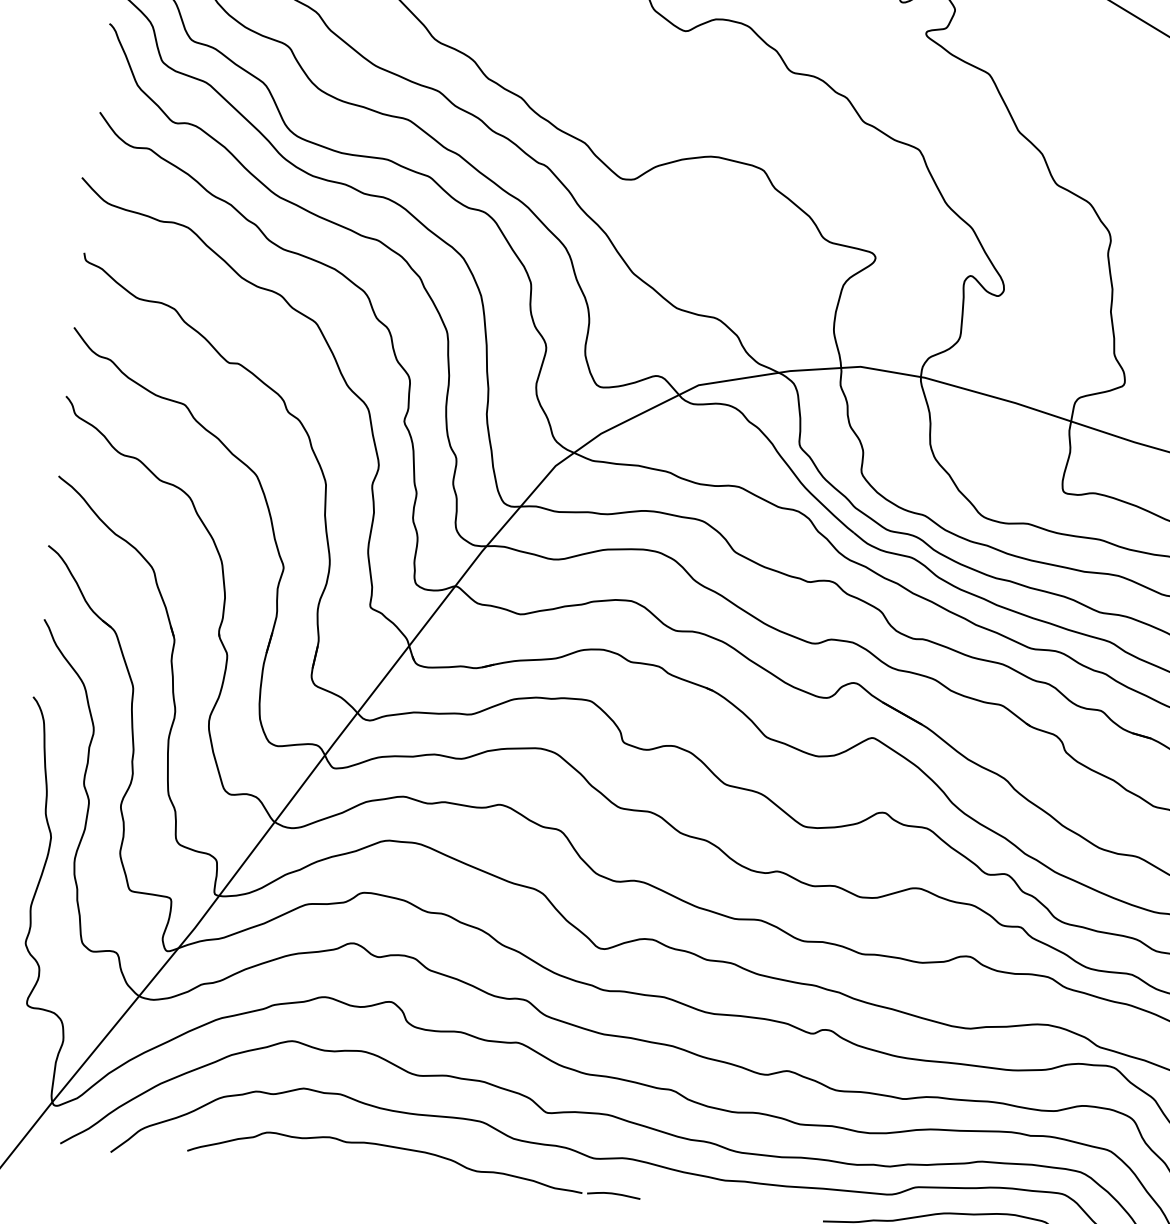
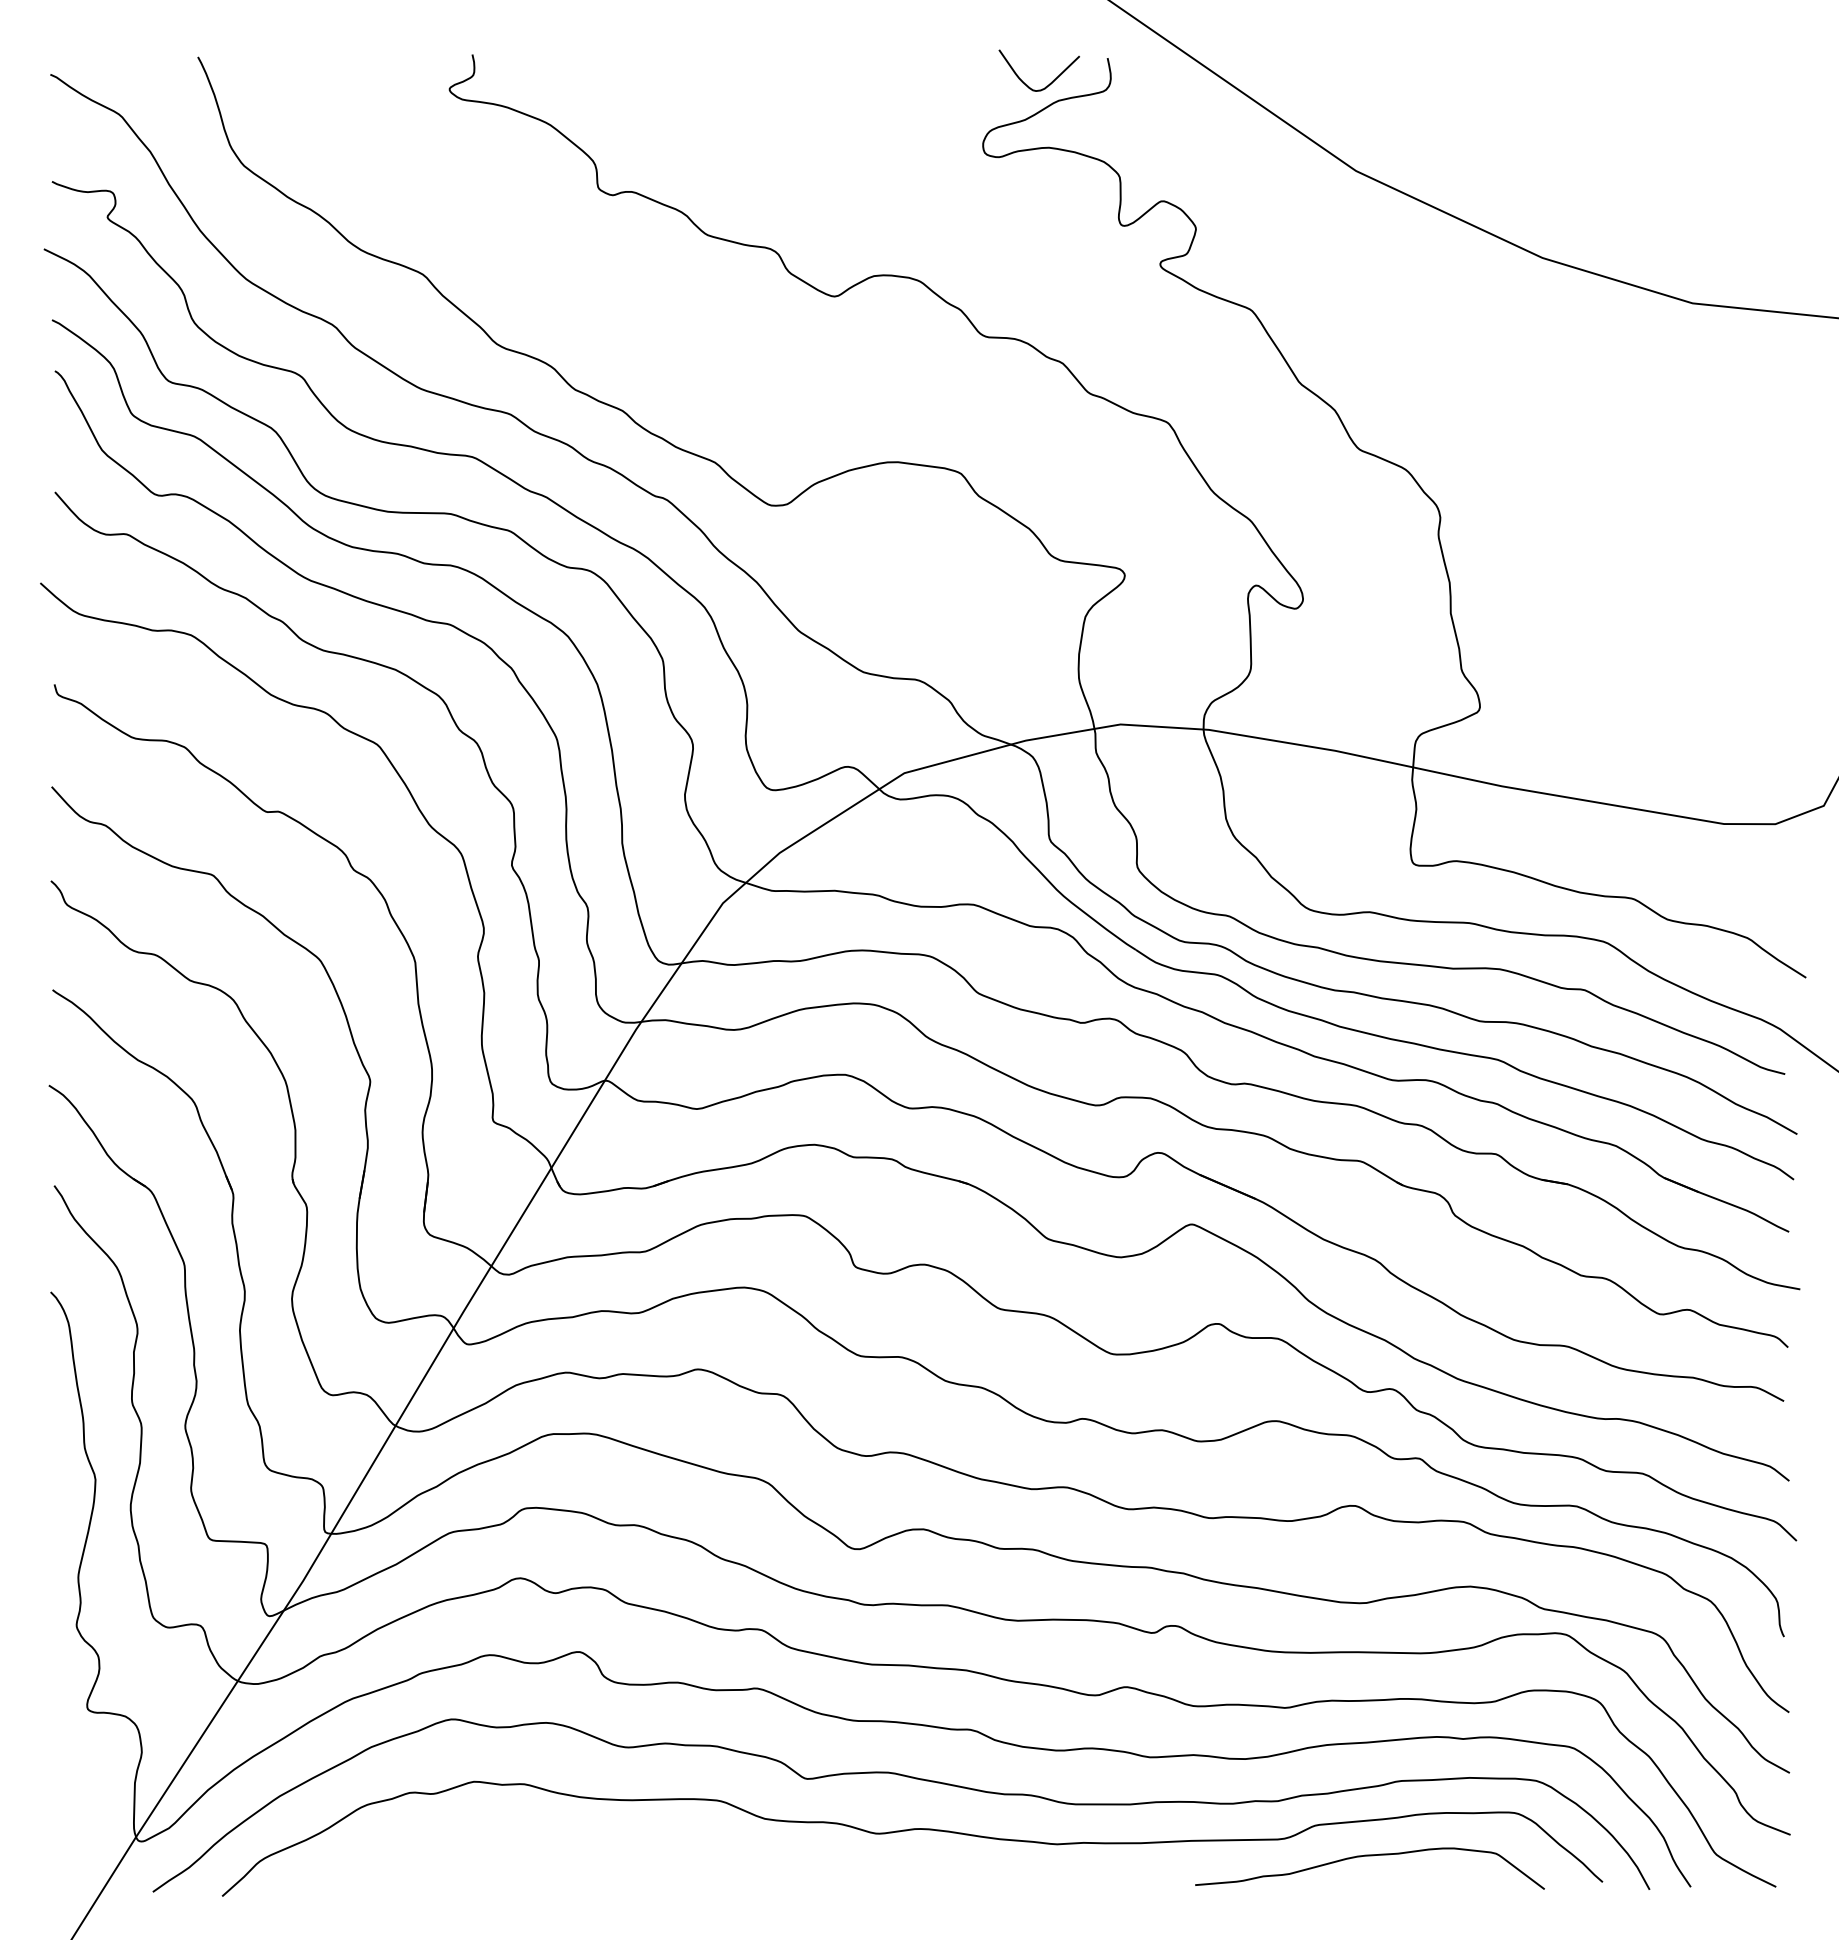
part: (416, 1151) -> (635, 1850), removed

